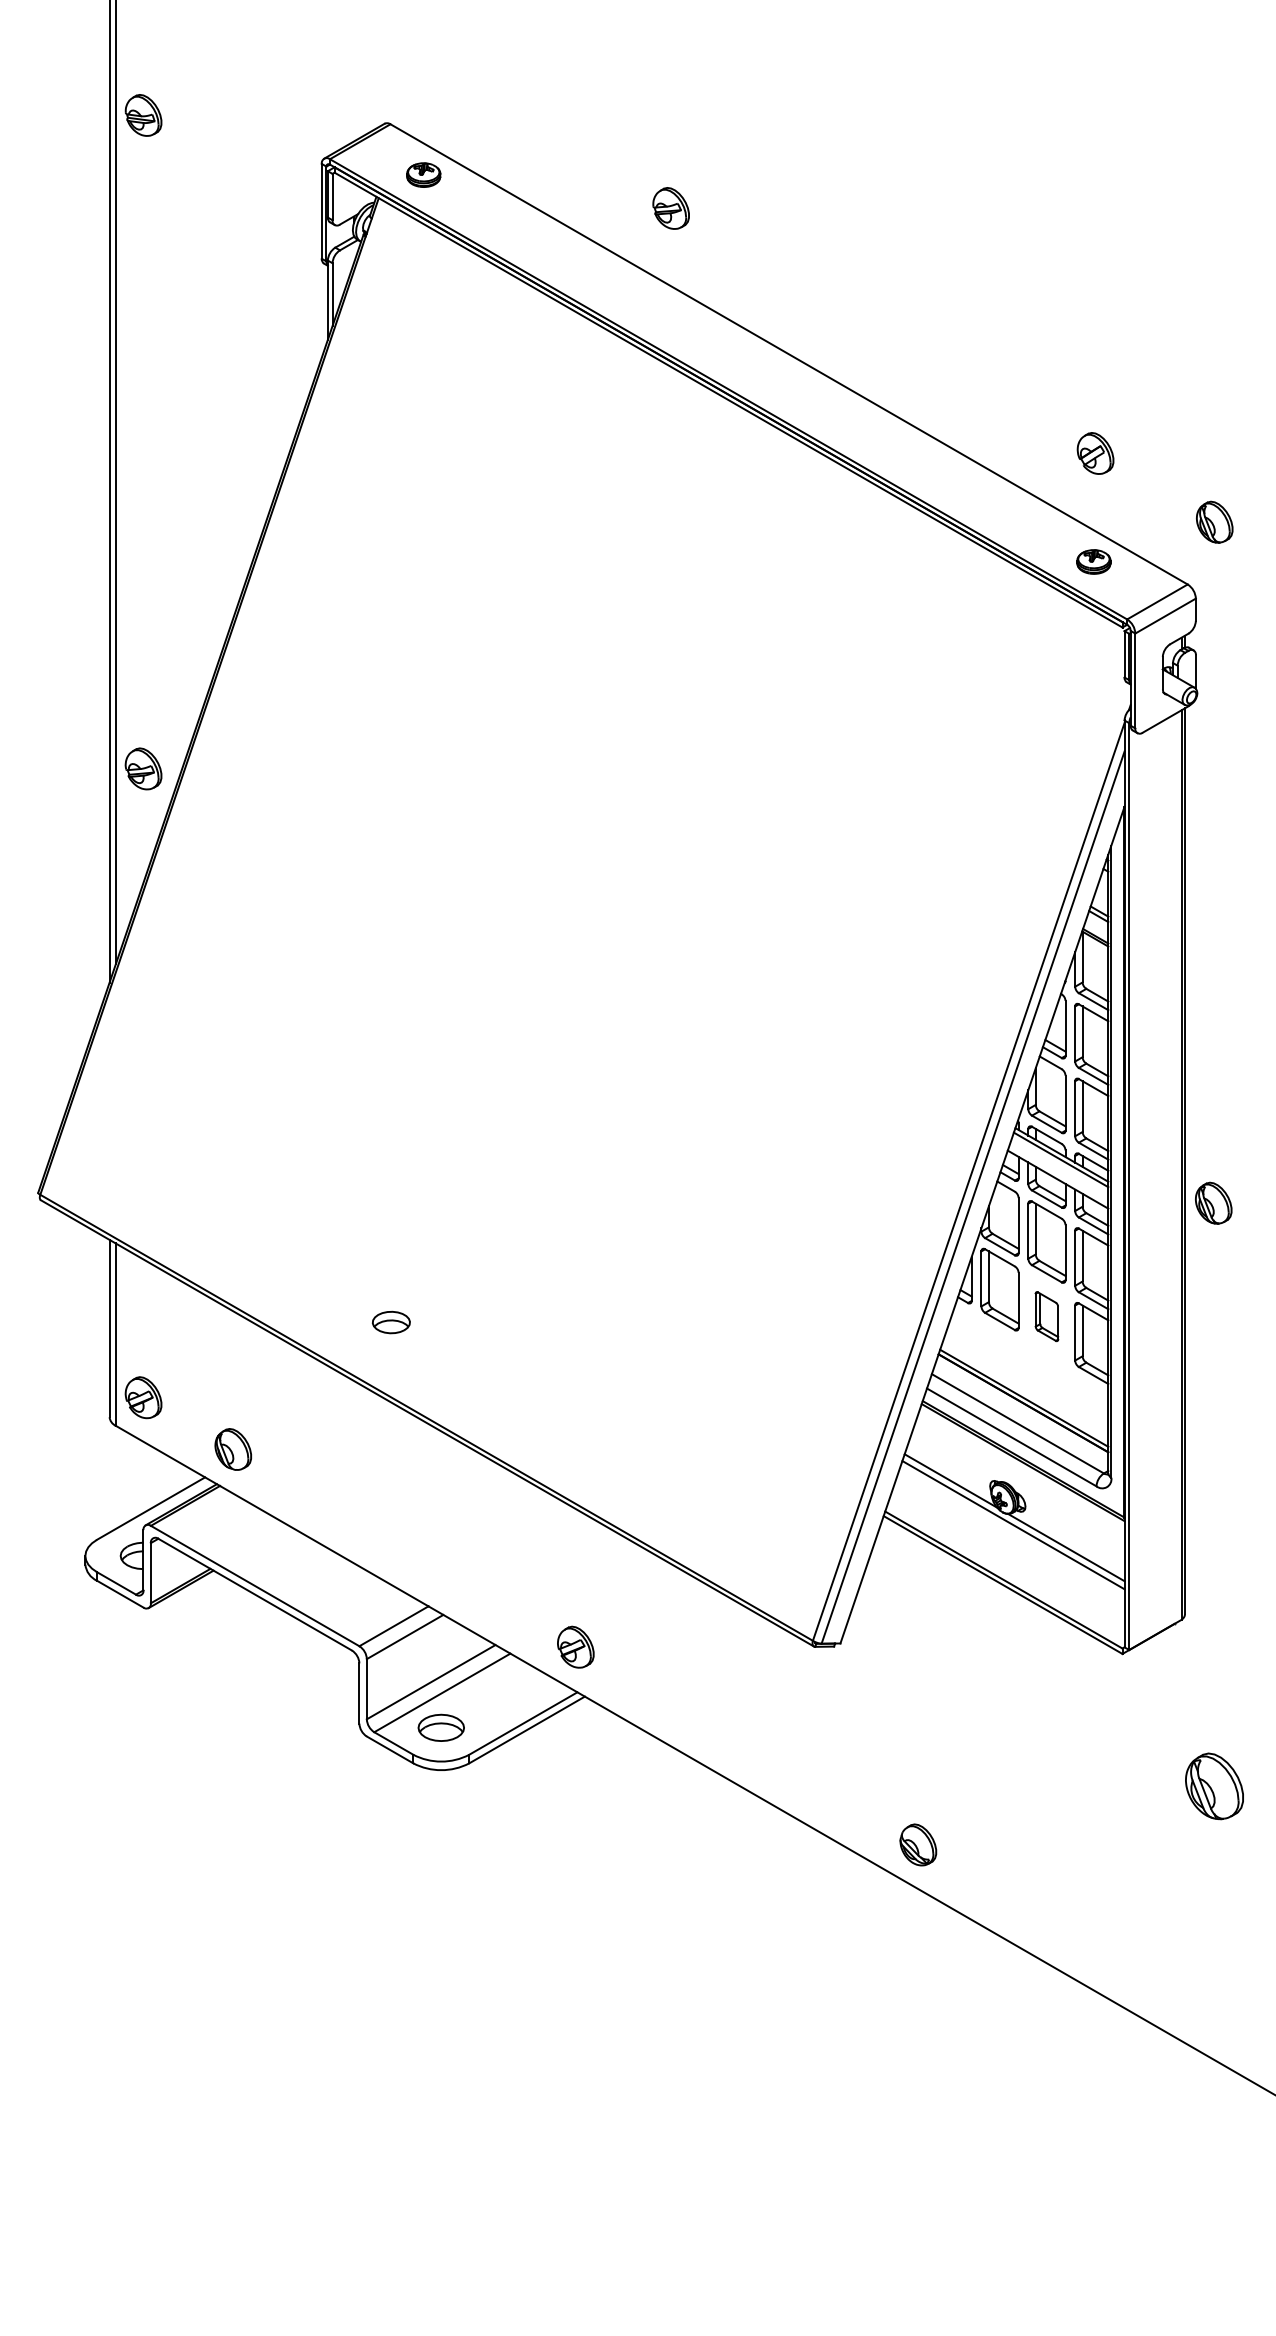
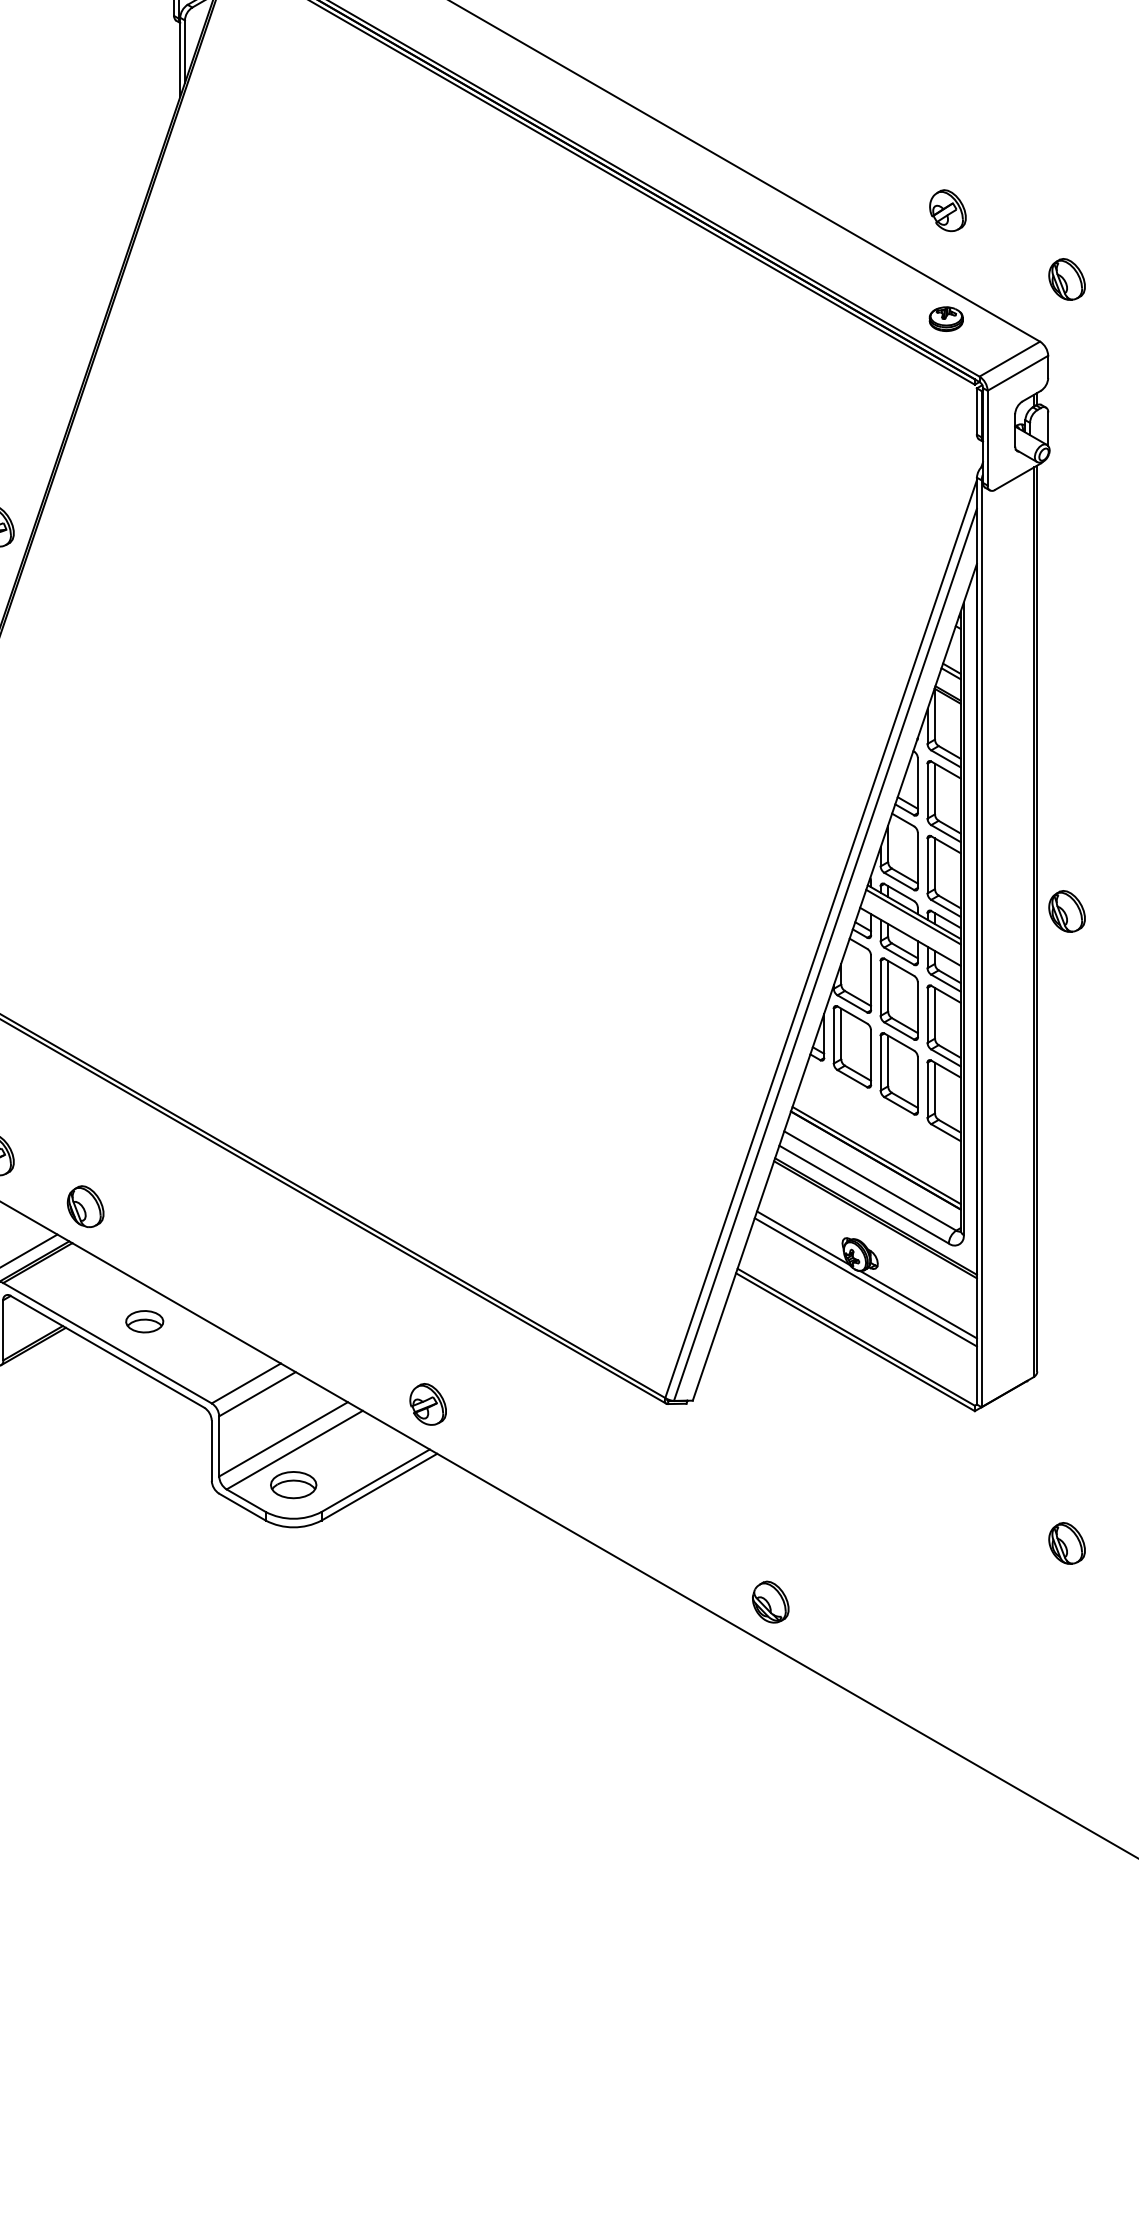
part: (1213, 1202) -> (1066, 910), moved
part: (1046, 1316) -> (898, 1073), size x1.67
part: (390, 1322) -> (143, 1321), moved
part: (1214, 1785) -> (1066, 1542), size x0.62

